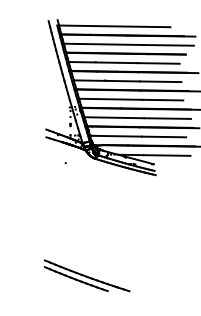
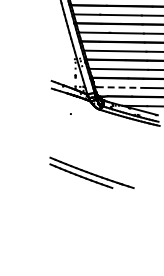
line: (116, 136) -> (120, 87), solid -> dashed
part: (87, 275) -> (92, 172), moved

